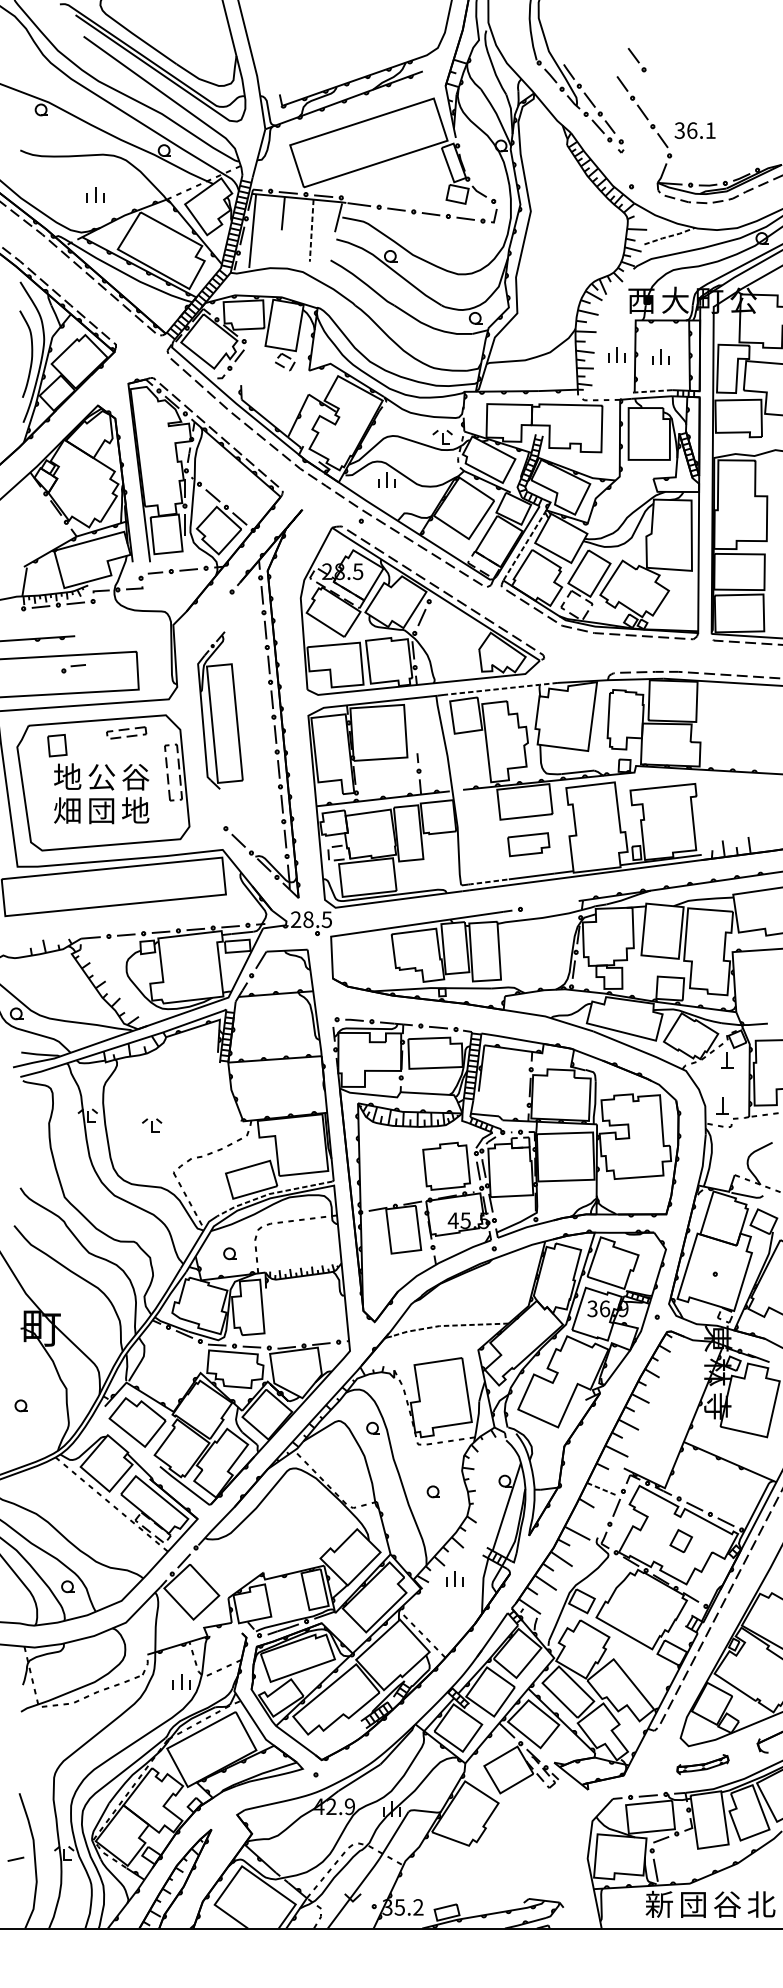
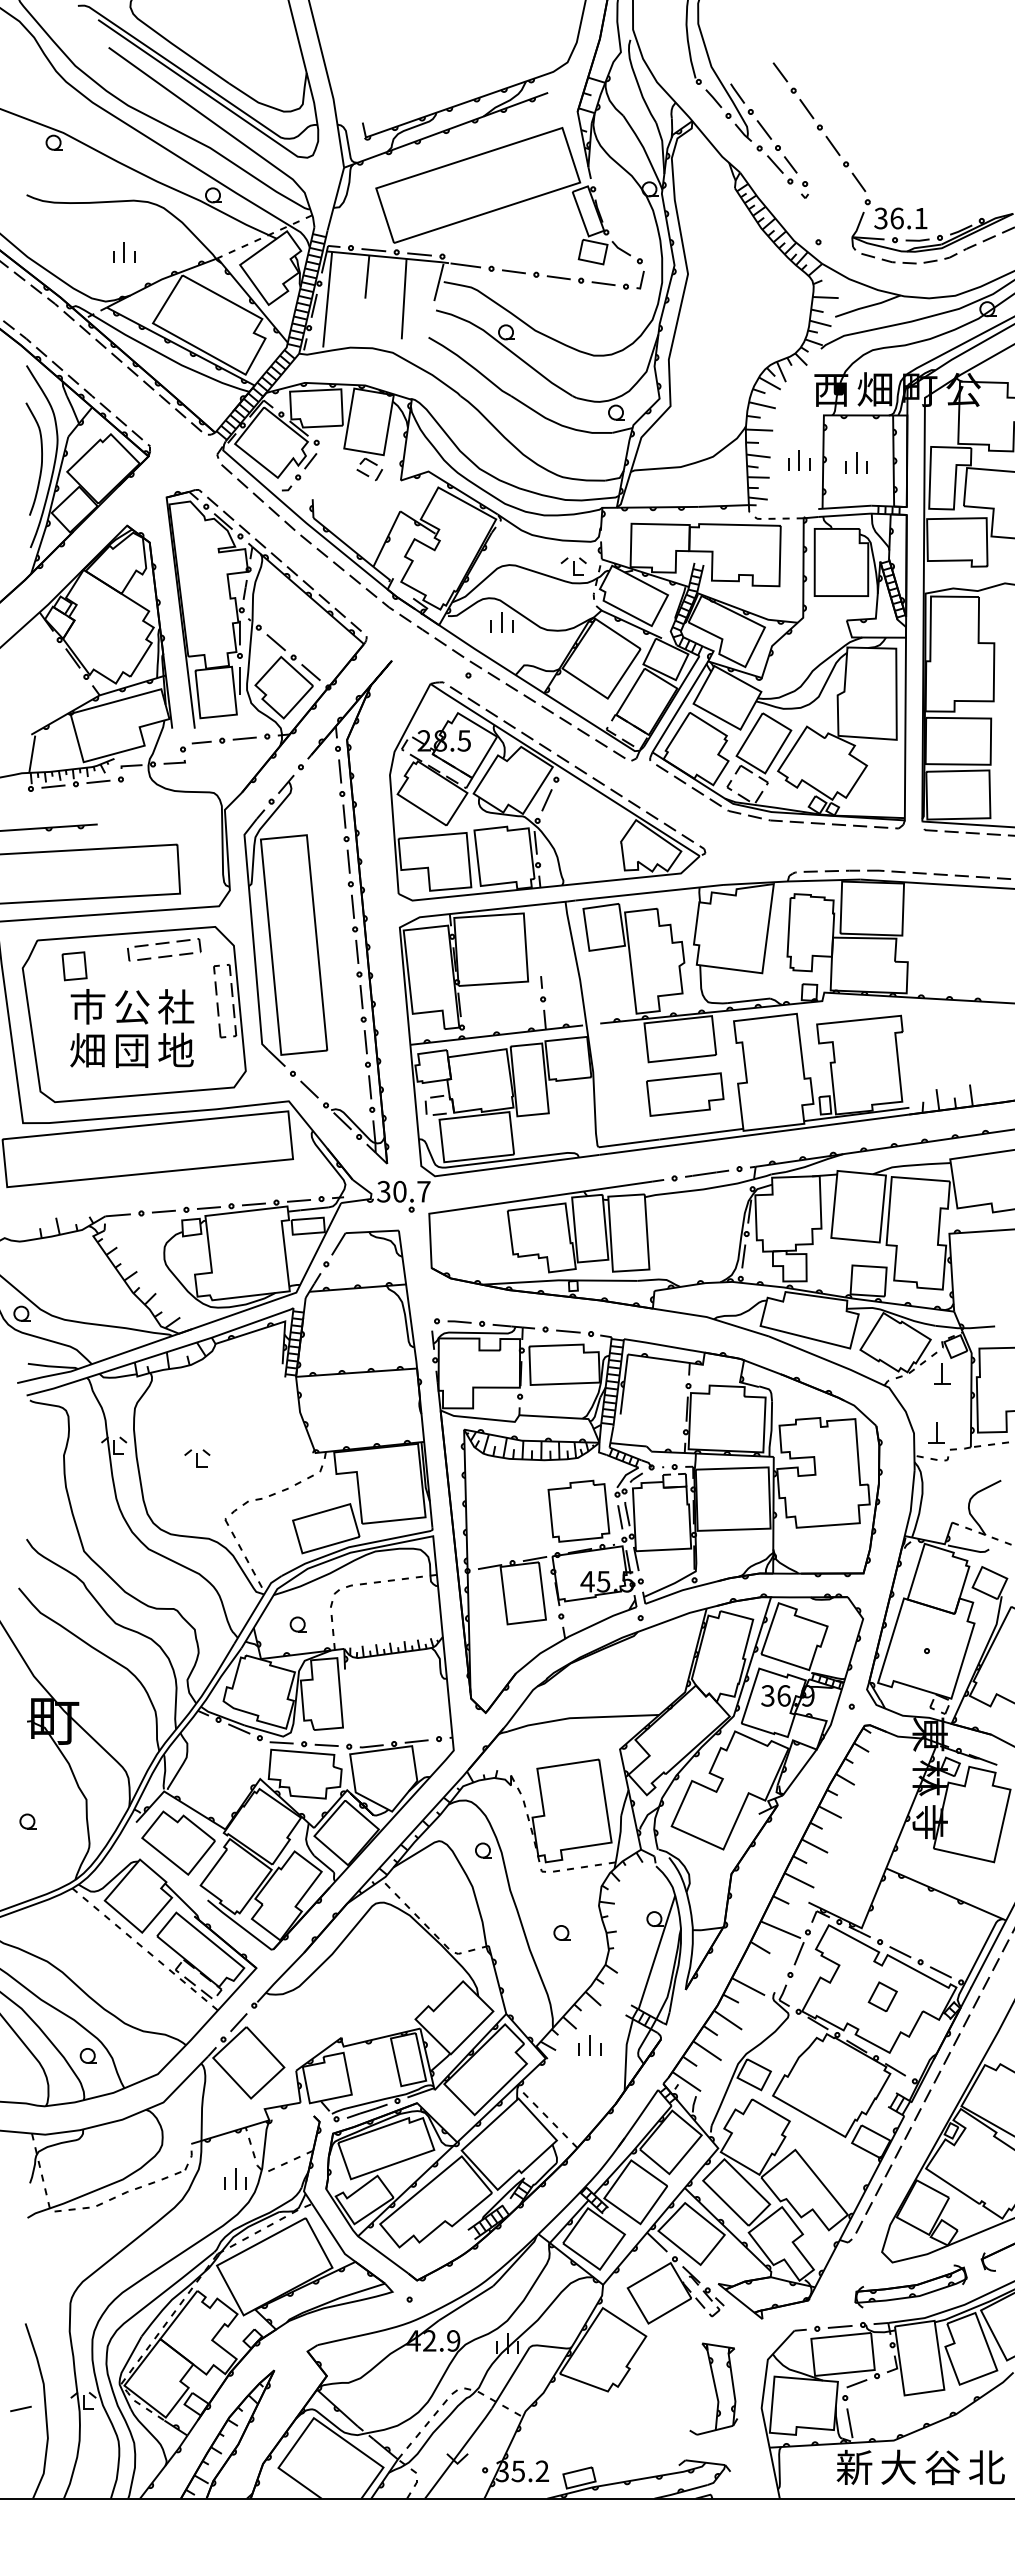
part: (636, 59) -> (784, 77), moved
text: (694, 130) -> (900, 218), moved
line: (311, 230) -> (404, 299), dashed -> solid
line: (670, 236) -> (868, 306), dashed -> solid
text: (674, 299) -> (874, 388), 大 -> 畑
line: (650, 391) -> (843, 507), dashed -> solid
line: (525, 545) -> (680, 706), dashed -> solid
part: (73, 668) -> (95, 866), removed
line: (501, 688) -> (649, 892), dashed -> solid
part: (220, 710) -> (285, 920), size x1.43
part: (126, 732) -> (164, 949), size x1.43
text: (67, 776) -> (87, 1006), 地 -> 市
text: (136, 776) -> (176, 1006), 谷 -> 社
part: (528, 844) -> (685, 1094), size x1.43
line: (488, 881) -> (633, 1142), dashed -> solid
part: (550, 904) -> (713, 1171), added
text: (311, 919) -> (403, 1191), 28.5 -> 30.7
line: (271, 1193) -> (352, 1546), dashed -> solid
line: (447, 1325) -> (580, 1717), dashed -> solid
line: (602, 1489) -> (780, 1929), dashed -> solid
part: (702, 1764) -> (910, 2286), size x1.67
part: (550, 1843) -> (713, 2388), added
text: (693, 1904) -> (898, 2467), 団 -> 大

